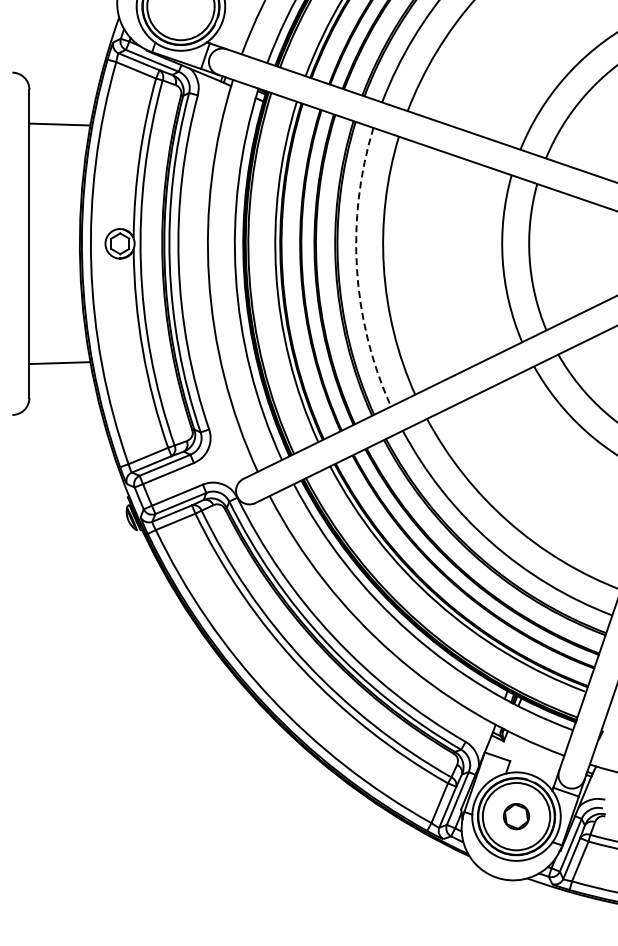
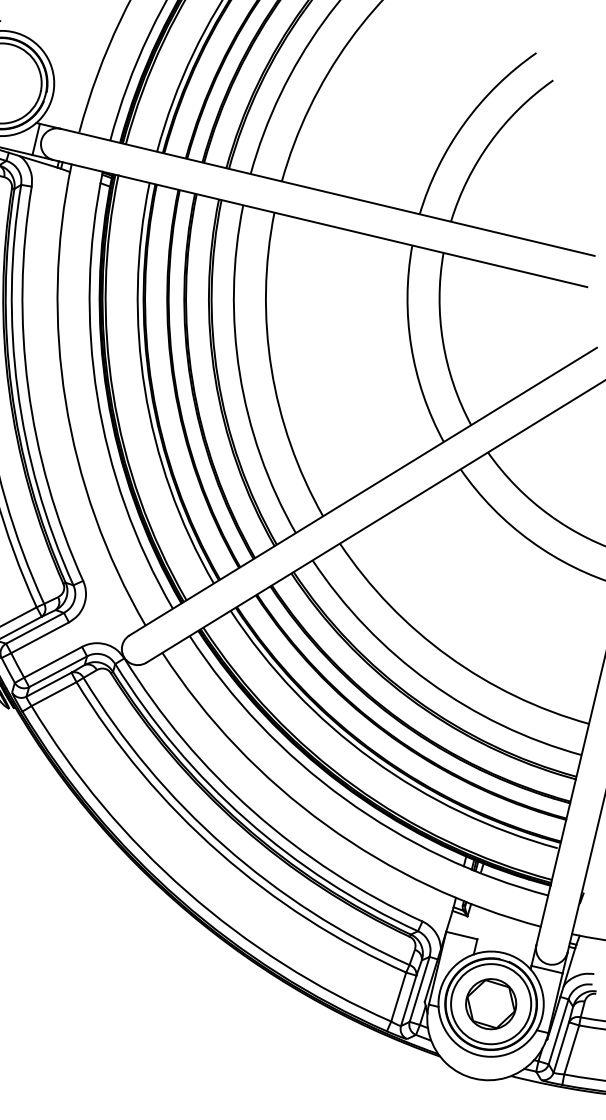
arc: (356, 268) -> (239, 373), dashed -> solid
part: (516, 816) -> (491, 1004), size x1.67

